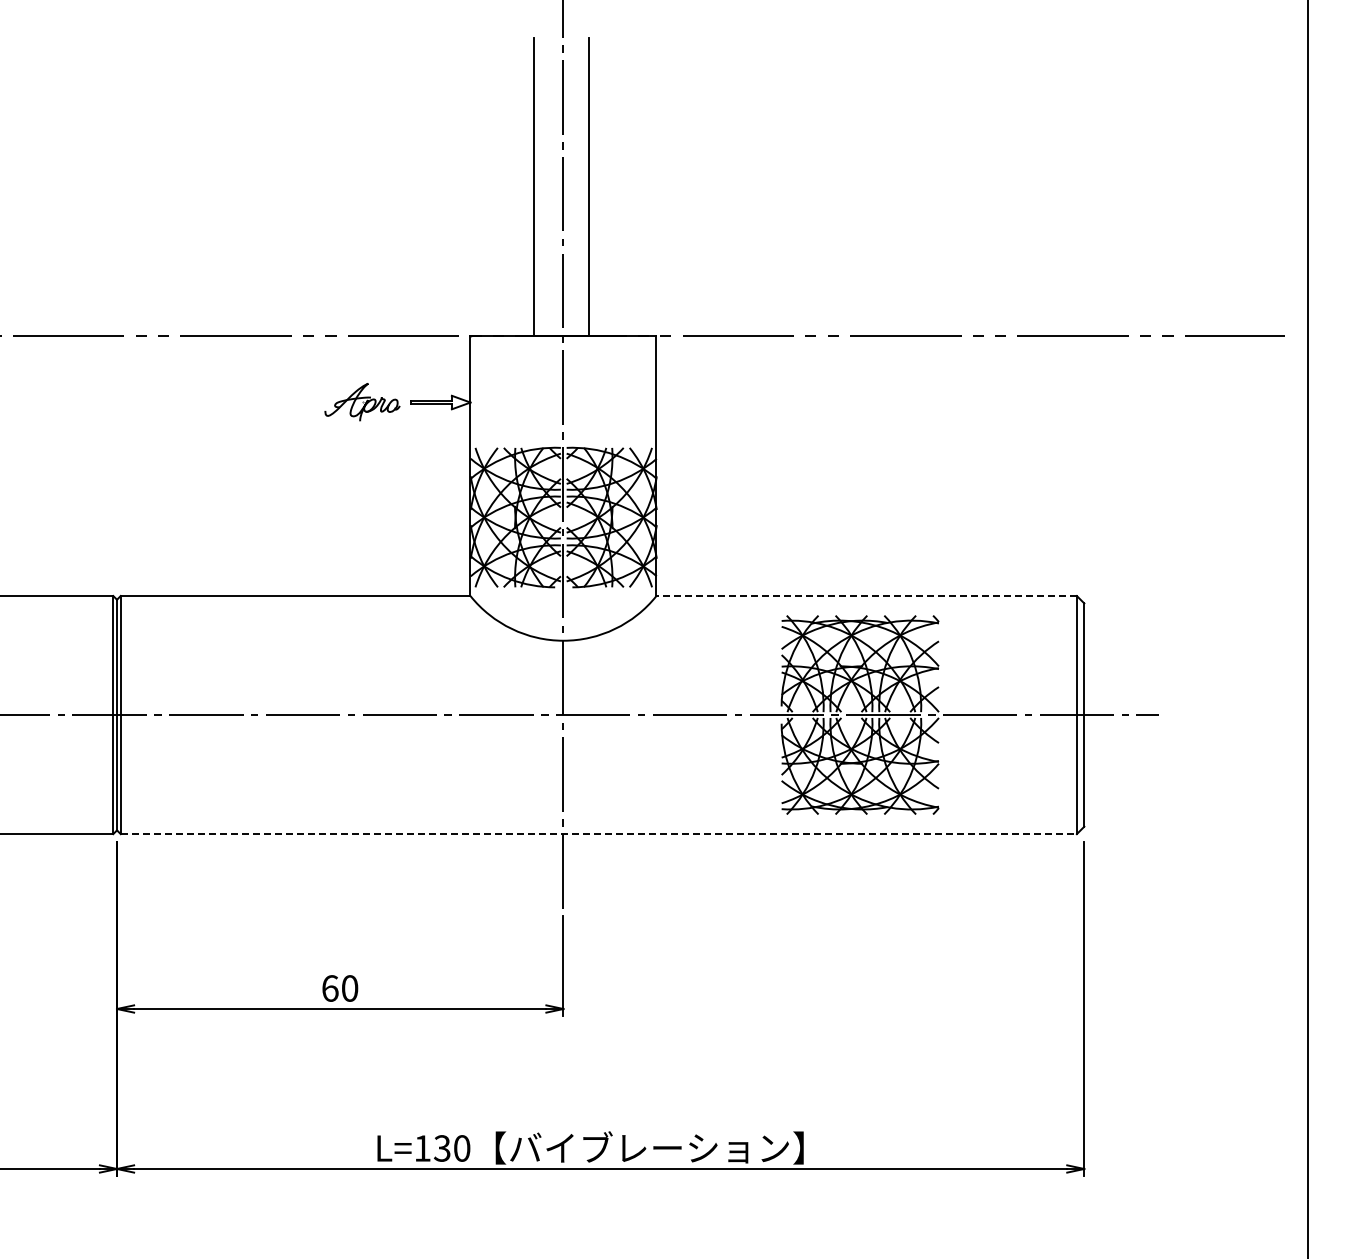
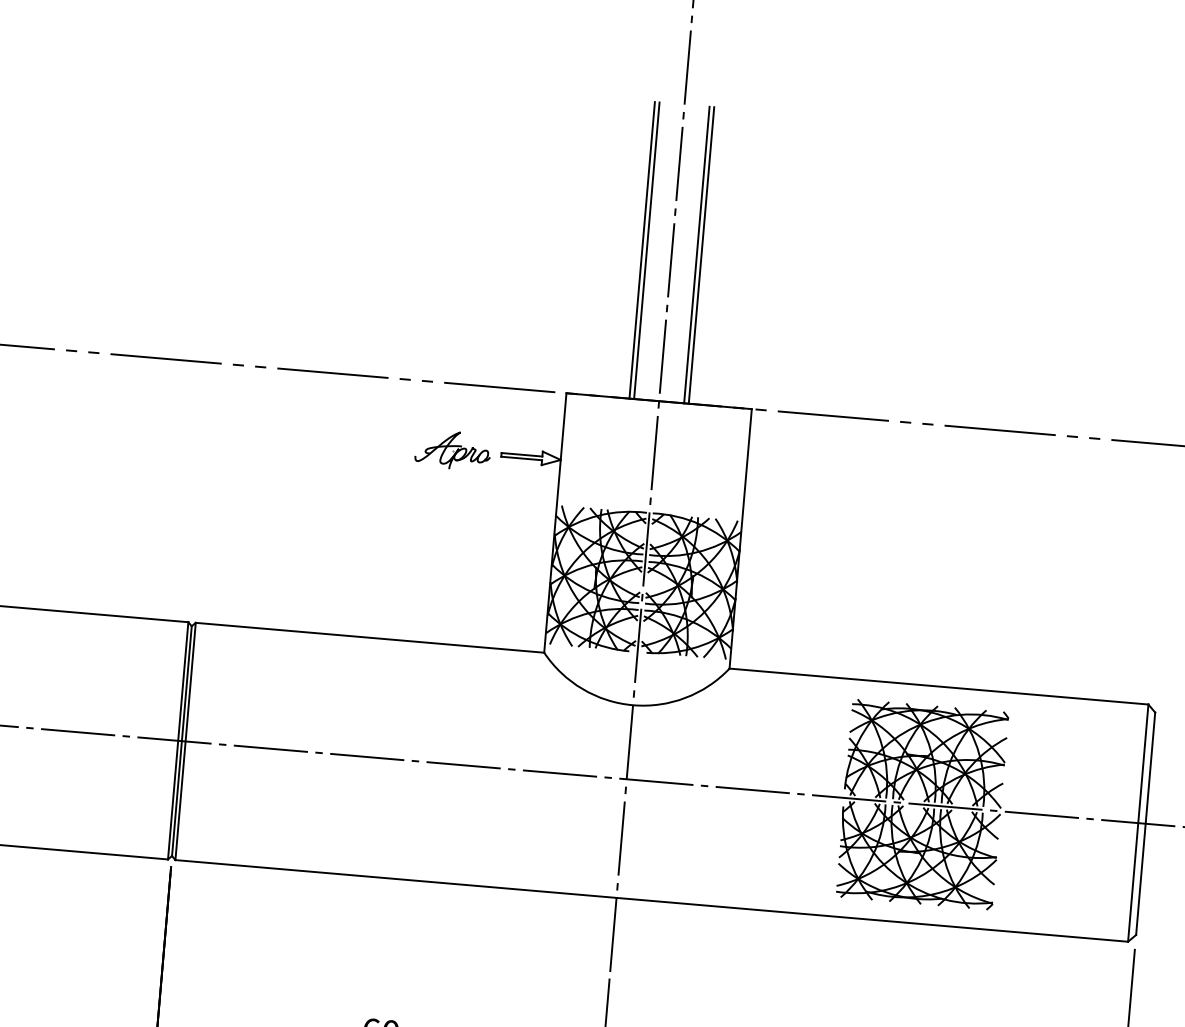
line: (538, 186) -> (646, 250), added
line: (593, 186) -> (701, 255), added
line: (866, 596) -> (938, 687), dashed -> solid
line: (599, 834) -> (652, 901), dashed -> solid

